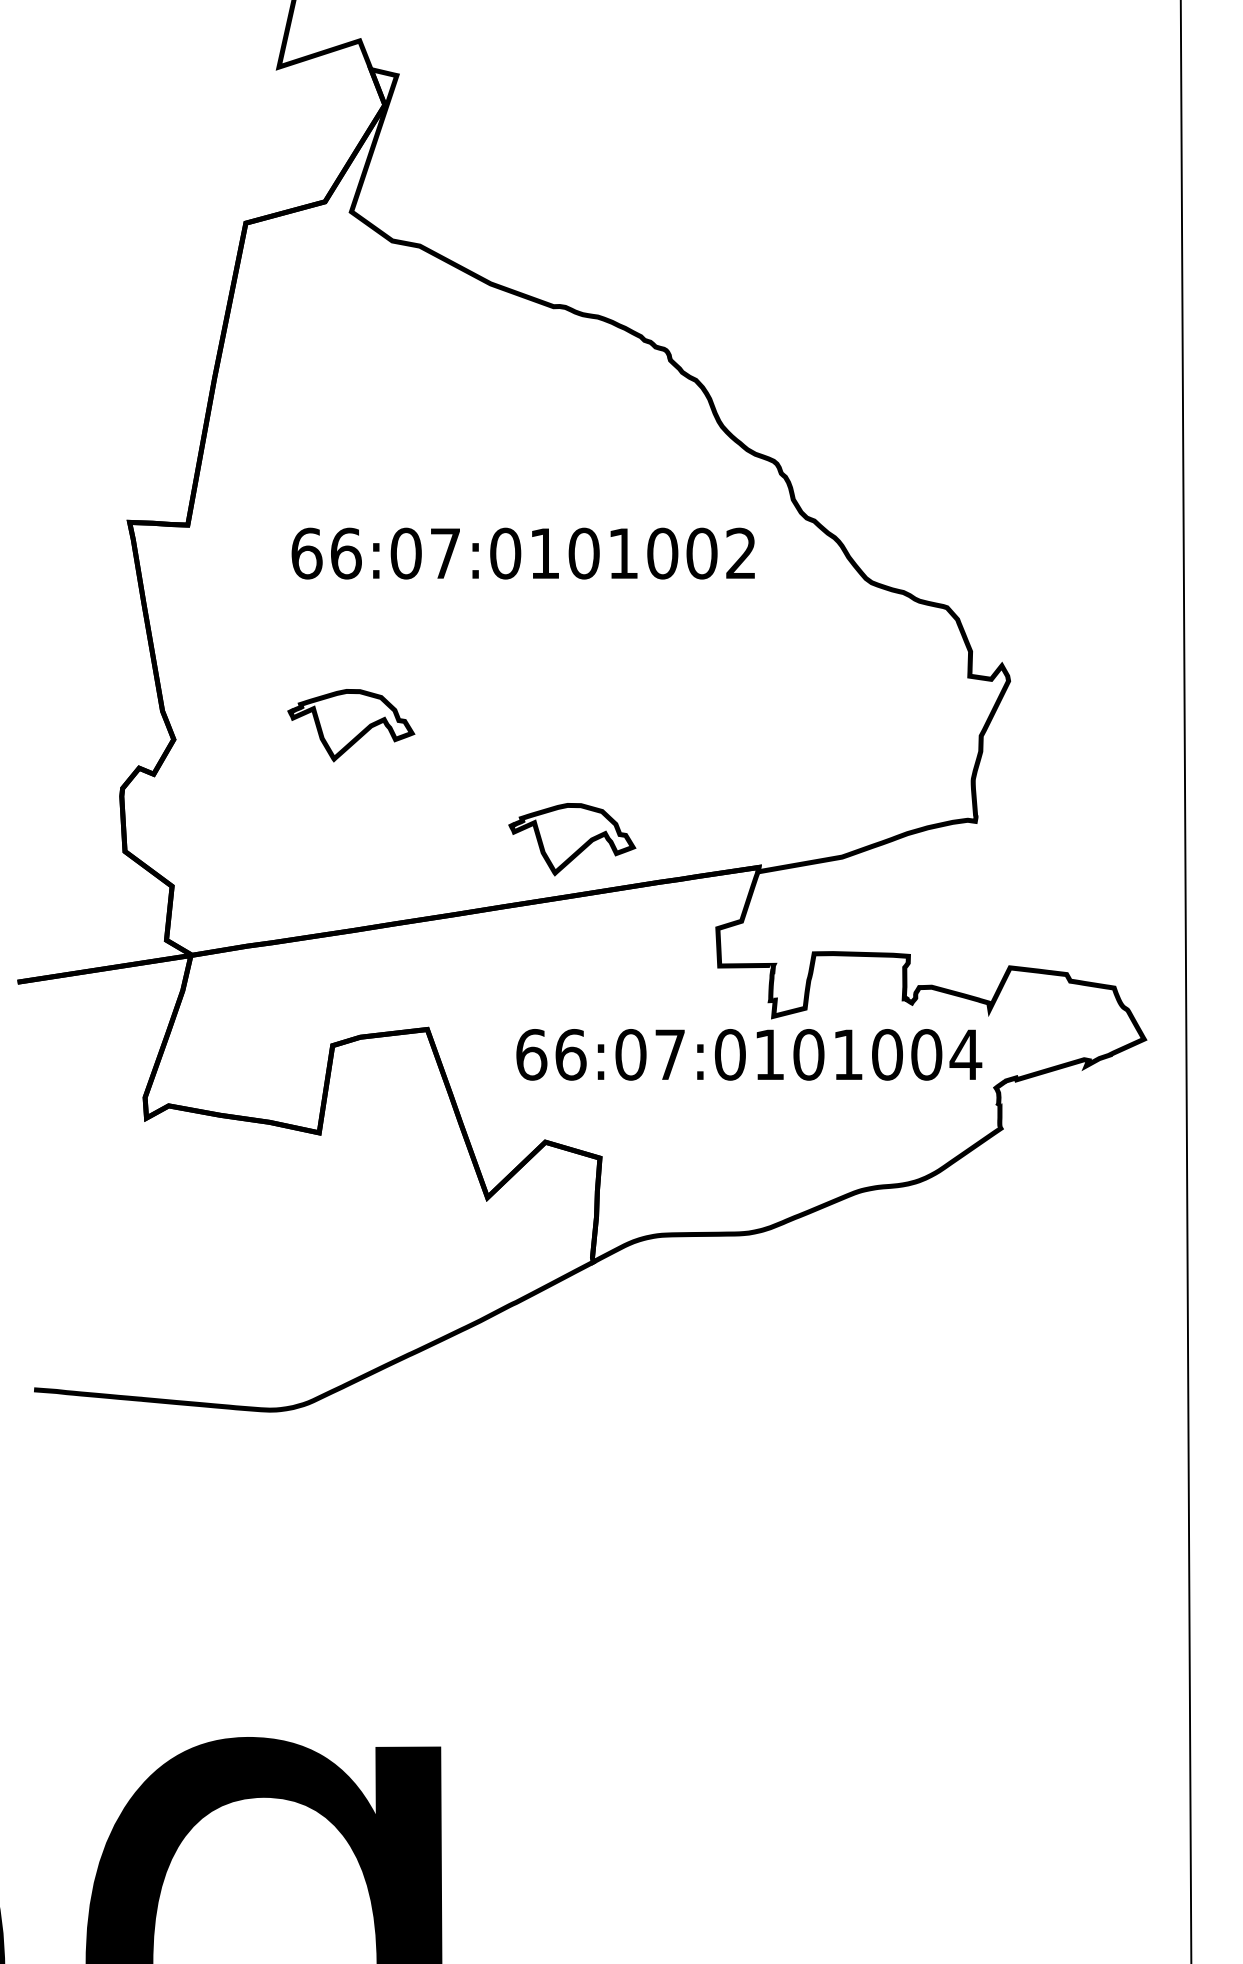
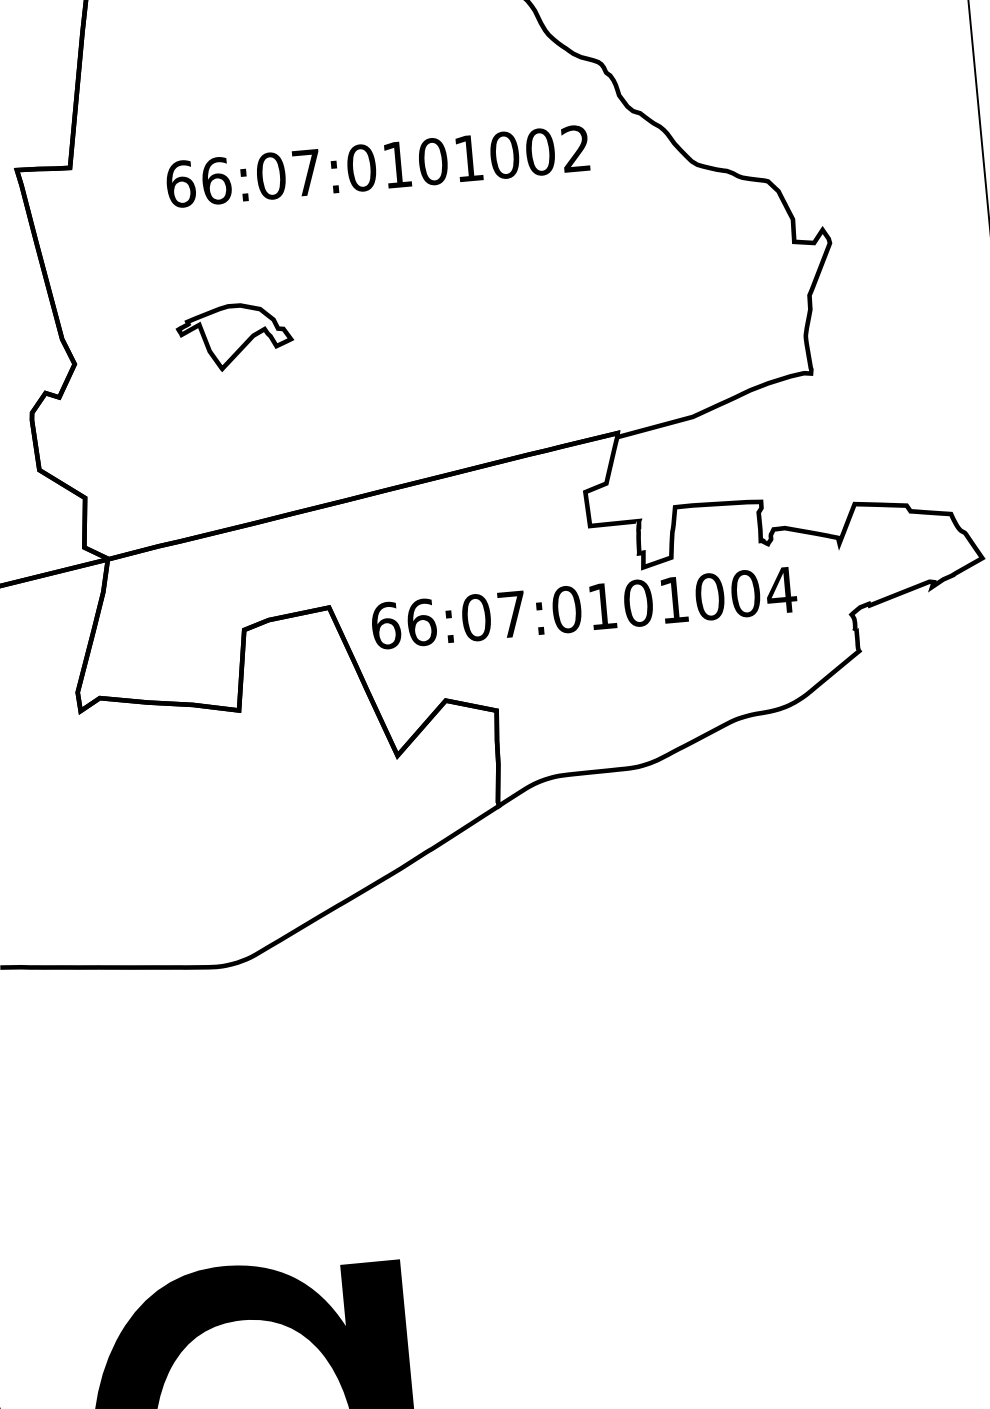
part: (572, 839) -> (445, 422), removed
text: (749, 1054) -> (584, 607), moved

